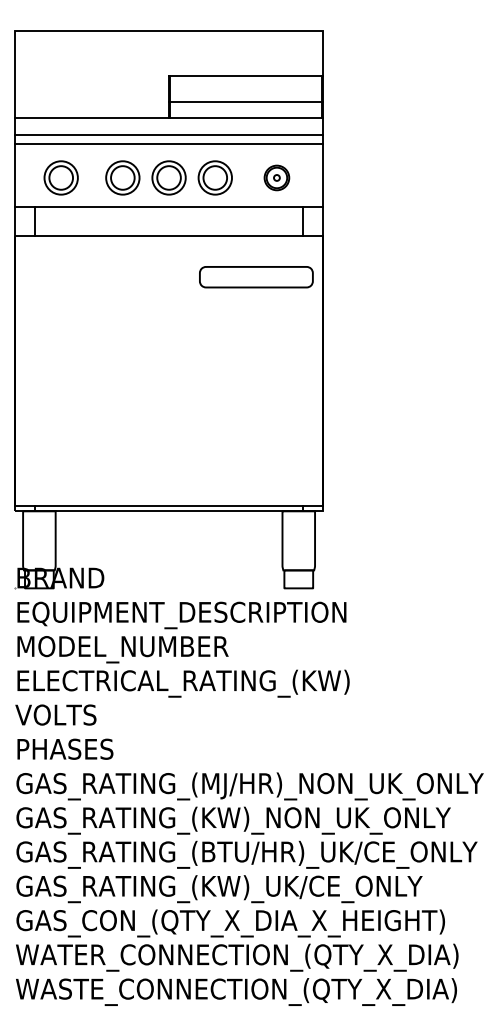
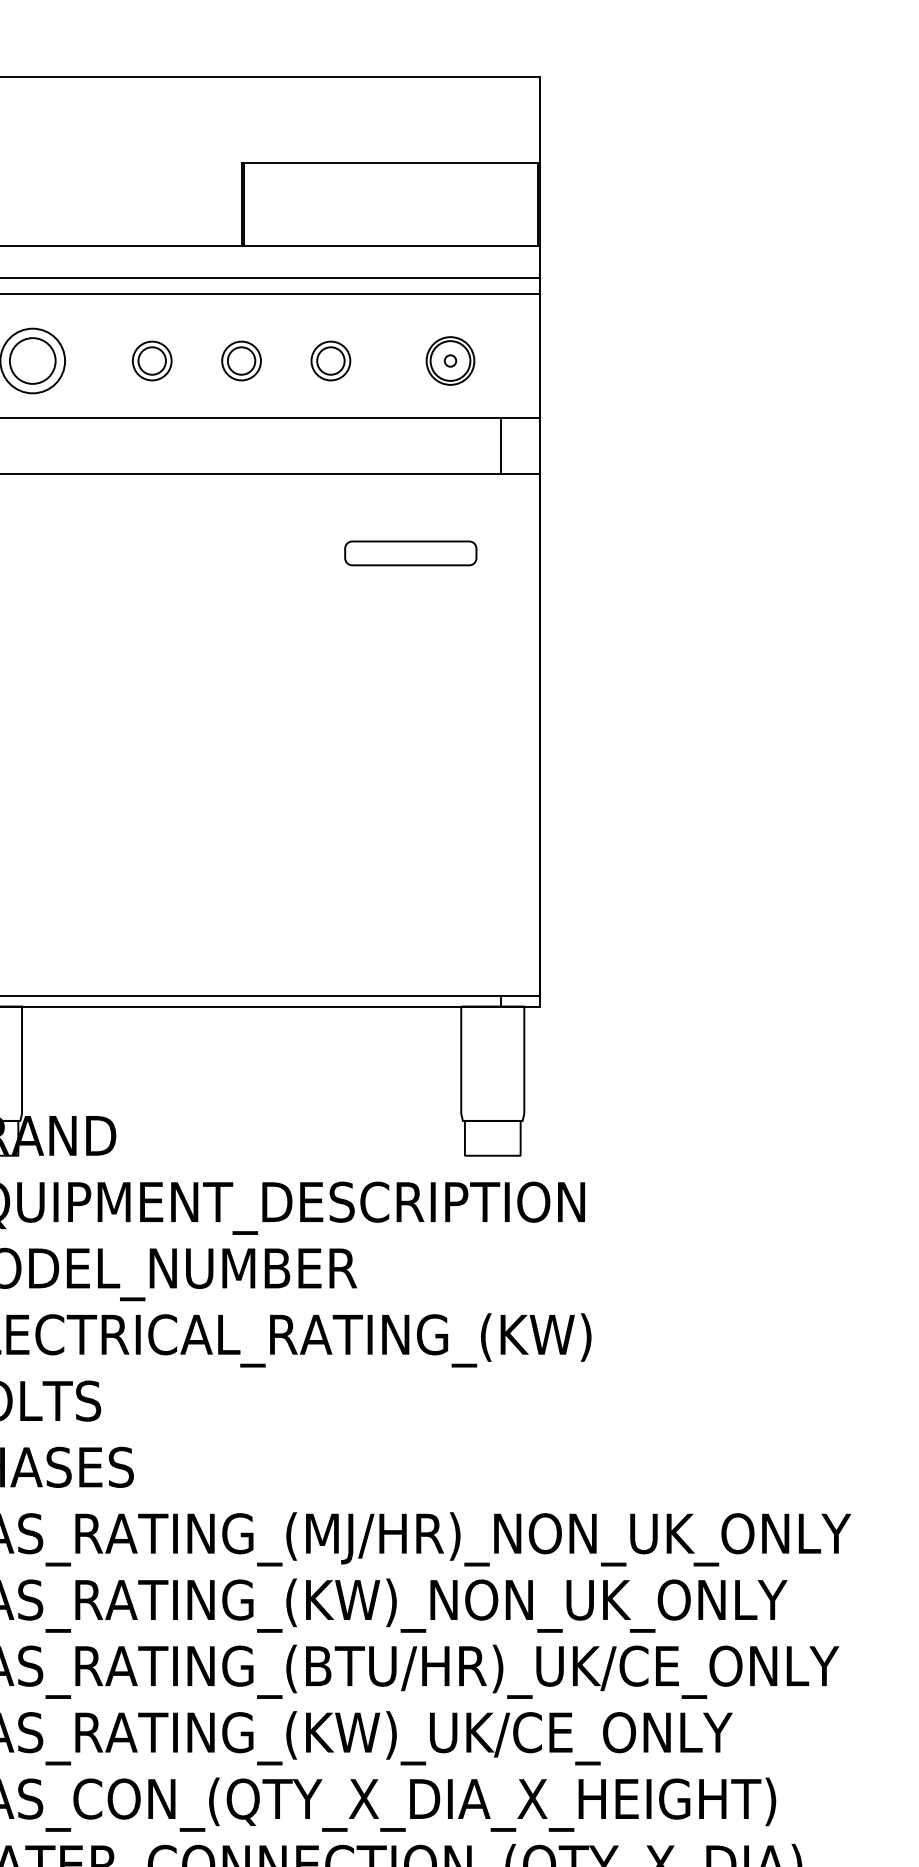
line: (246, 101) -> (391, 212), removed
part: (122, 177) -> (151, 360), size x0.6
part: (168, 177) -> (240, 360), size x0.6
part: (214, 177) -> (329, 360), size x0.6
part: (256, 277) -> (410, 553), size x0.6

